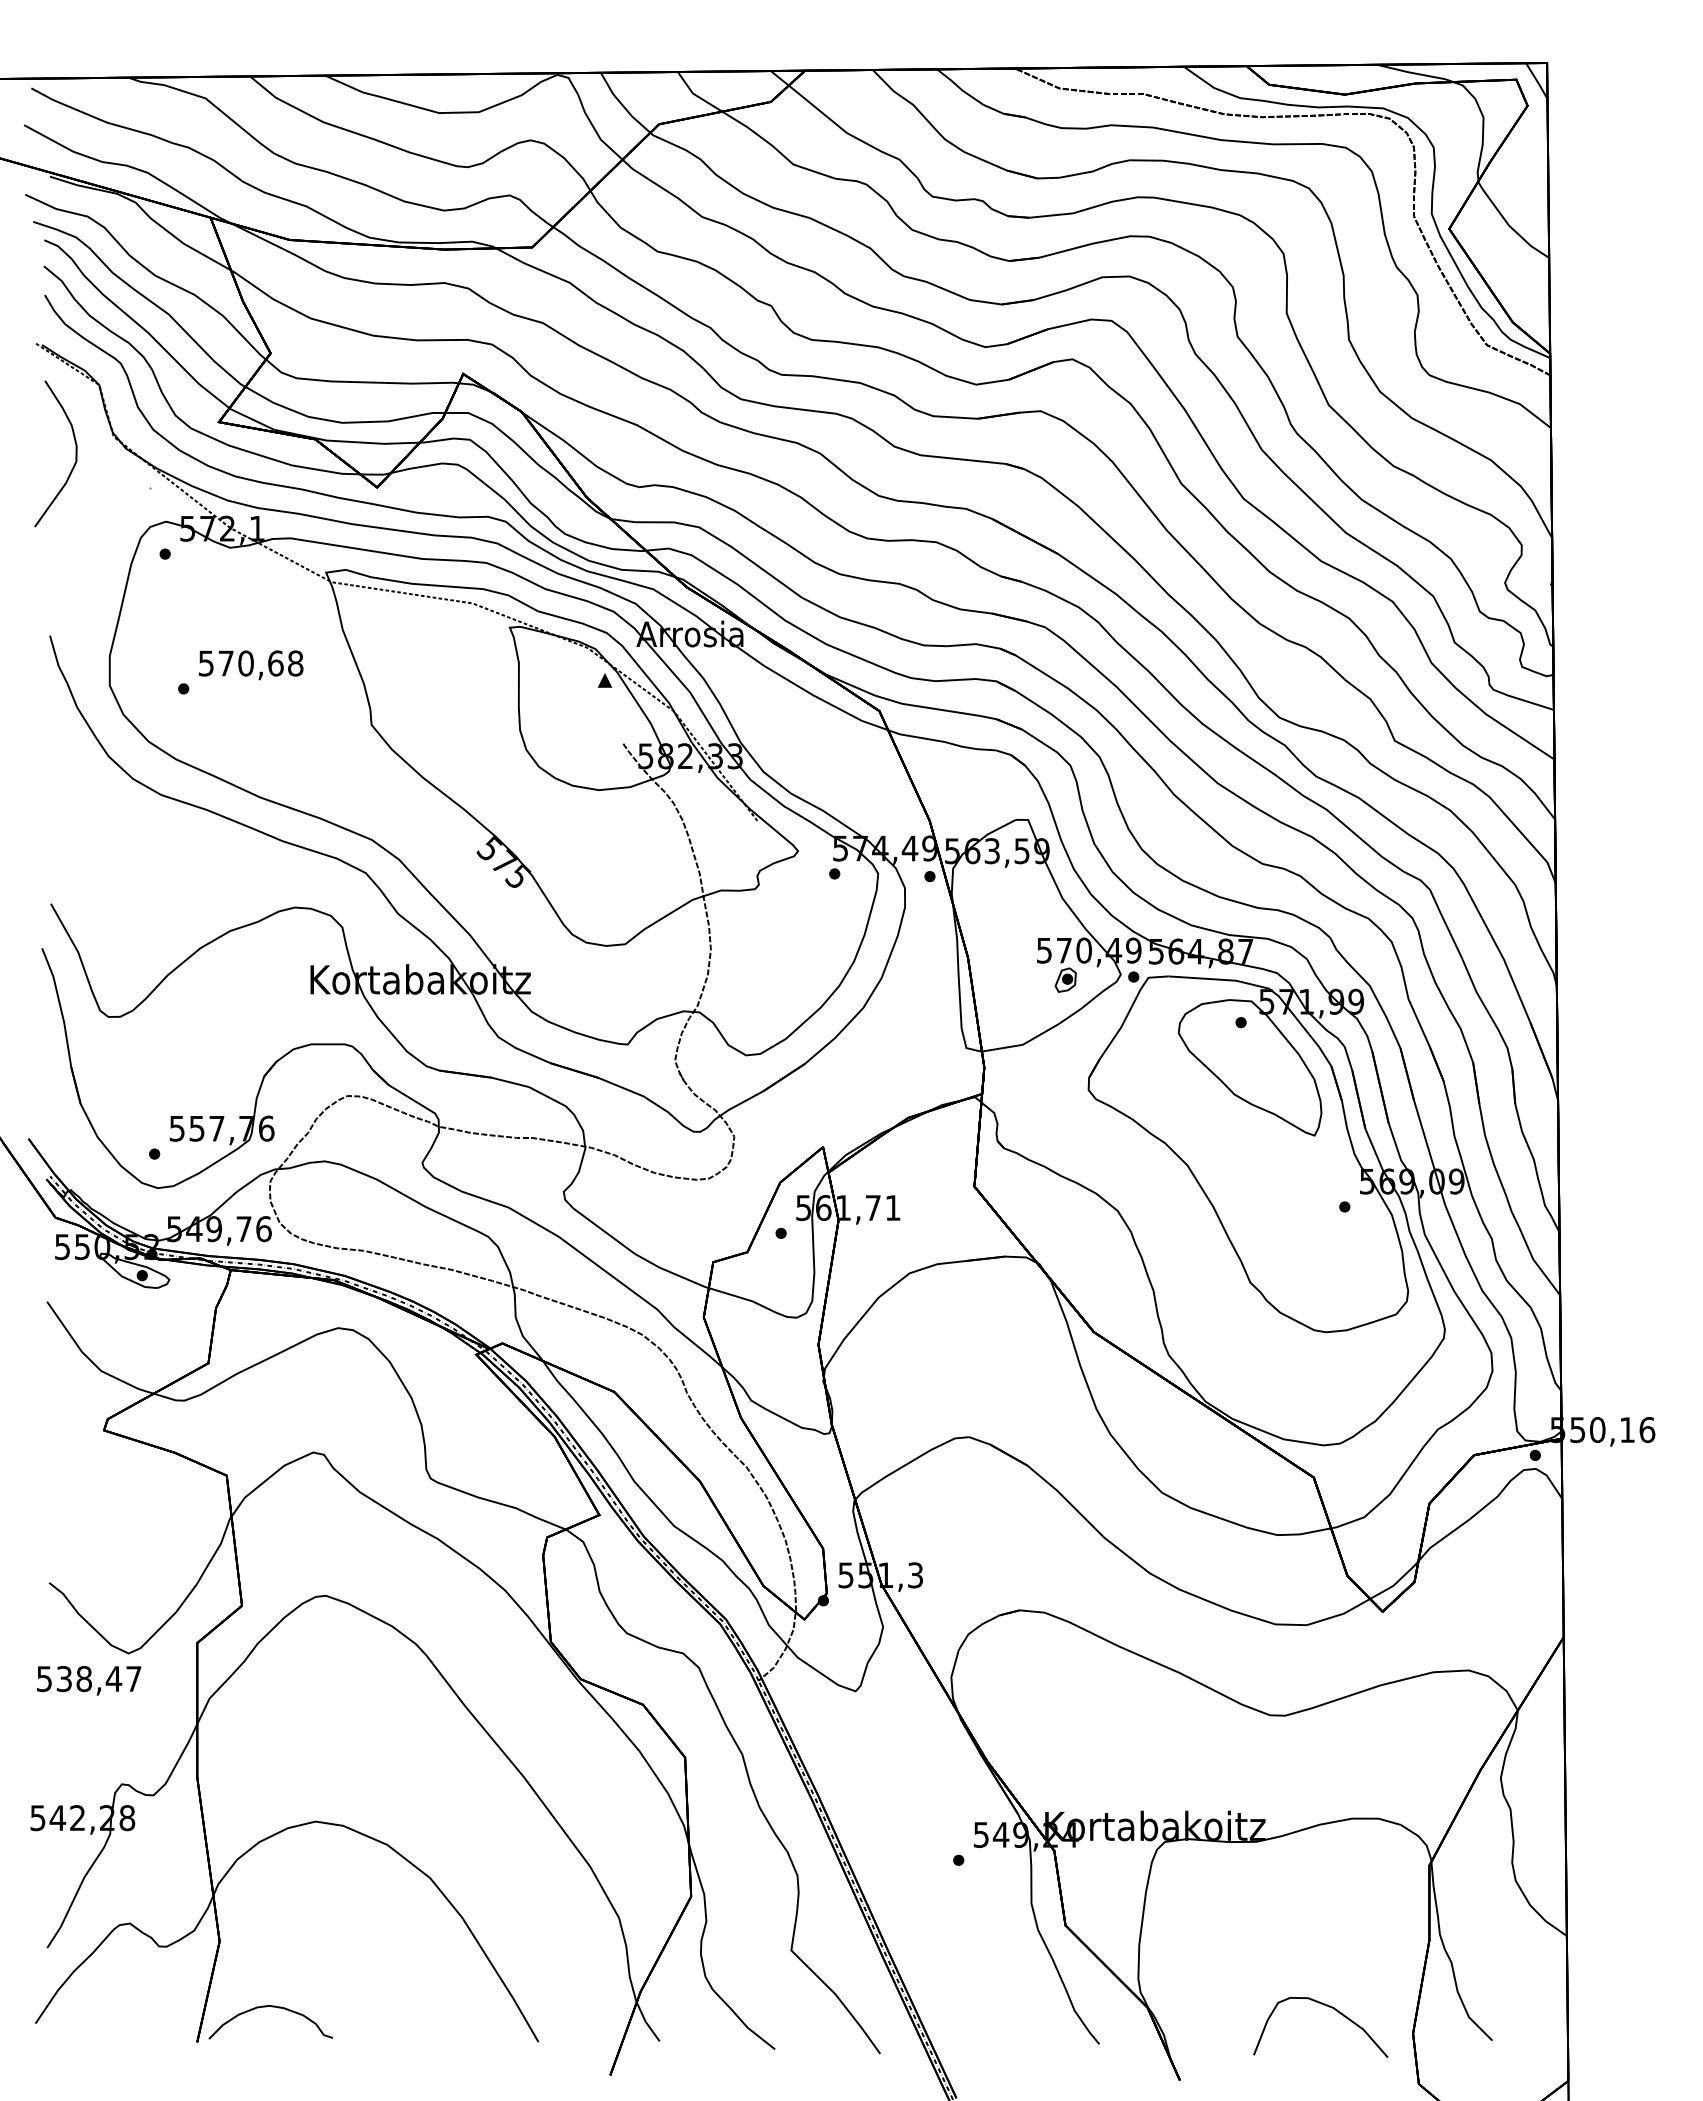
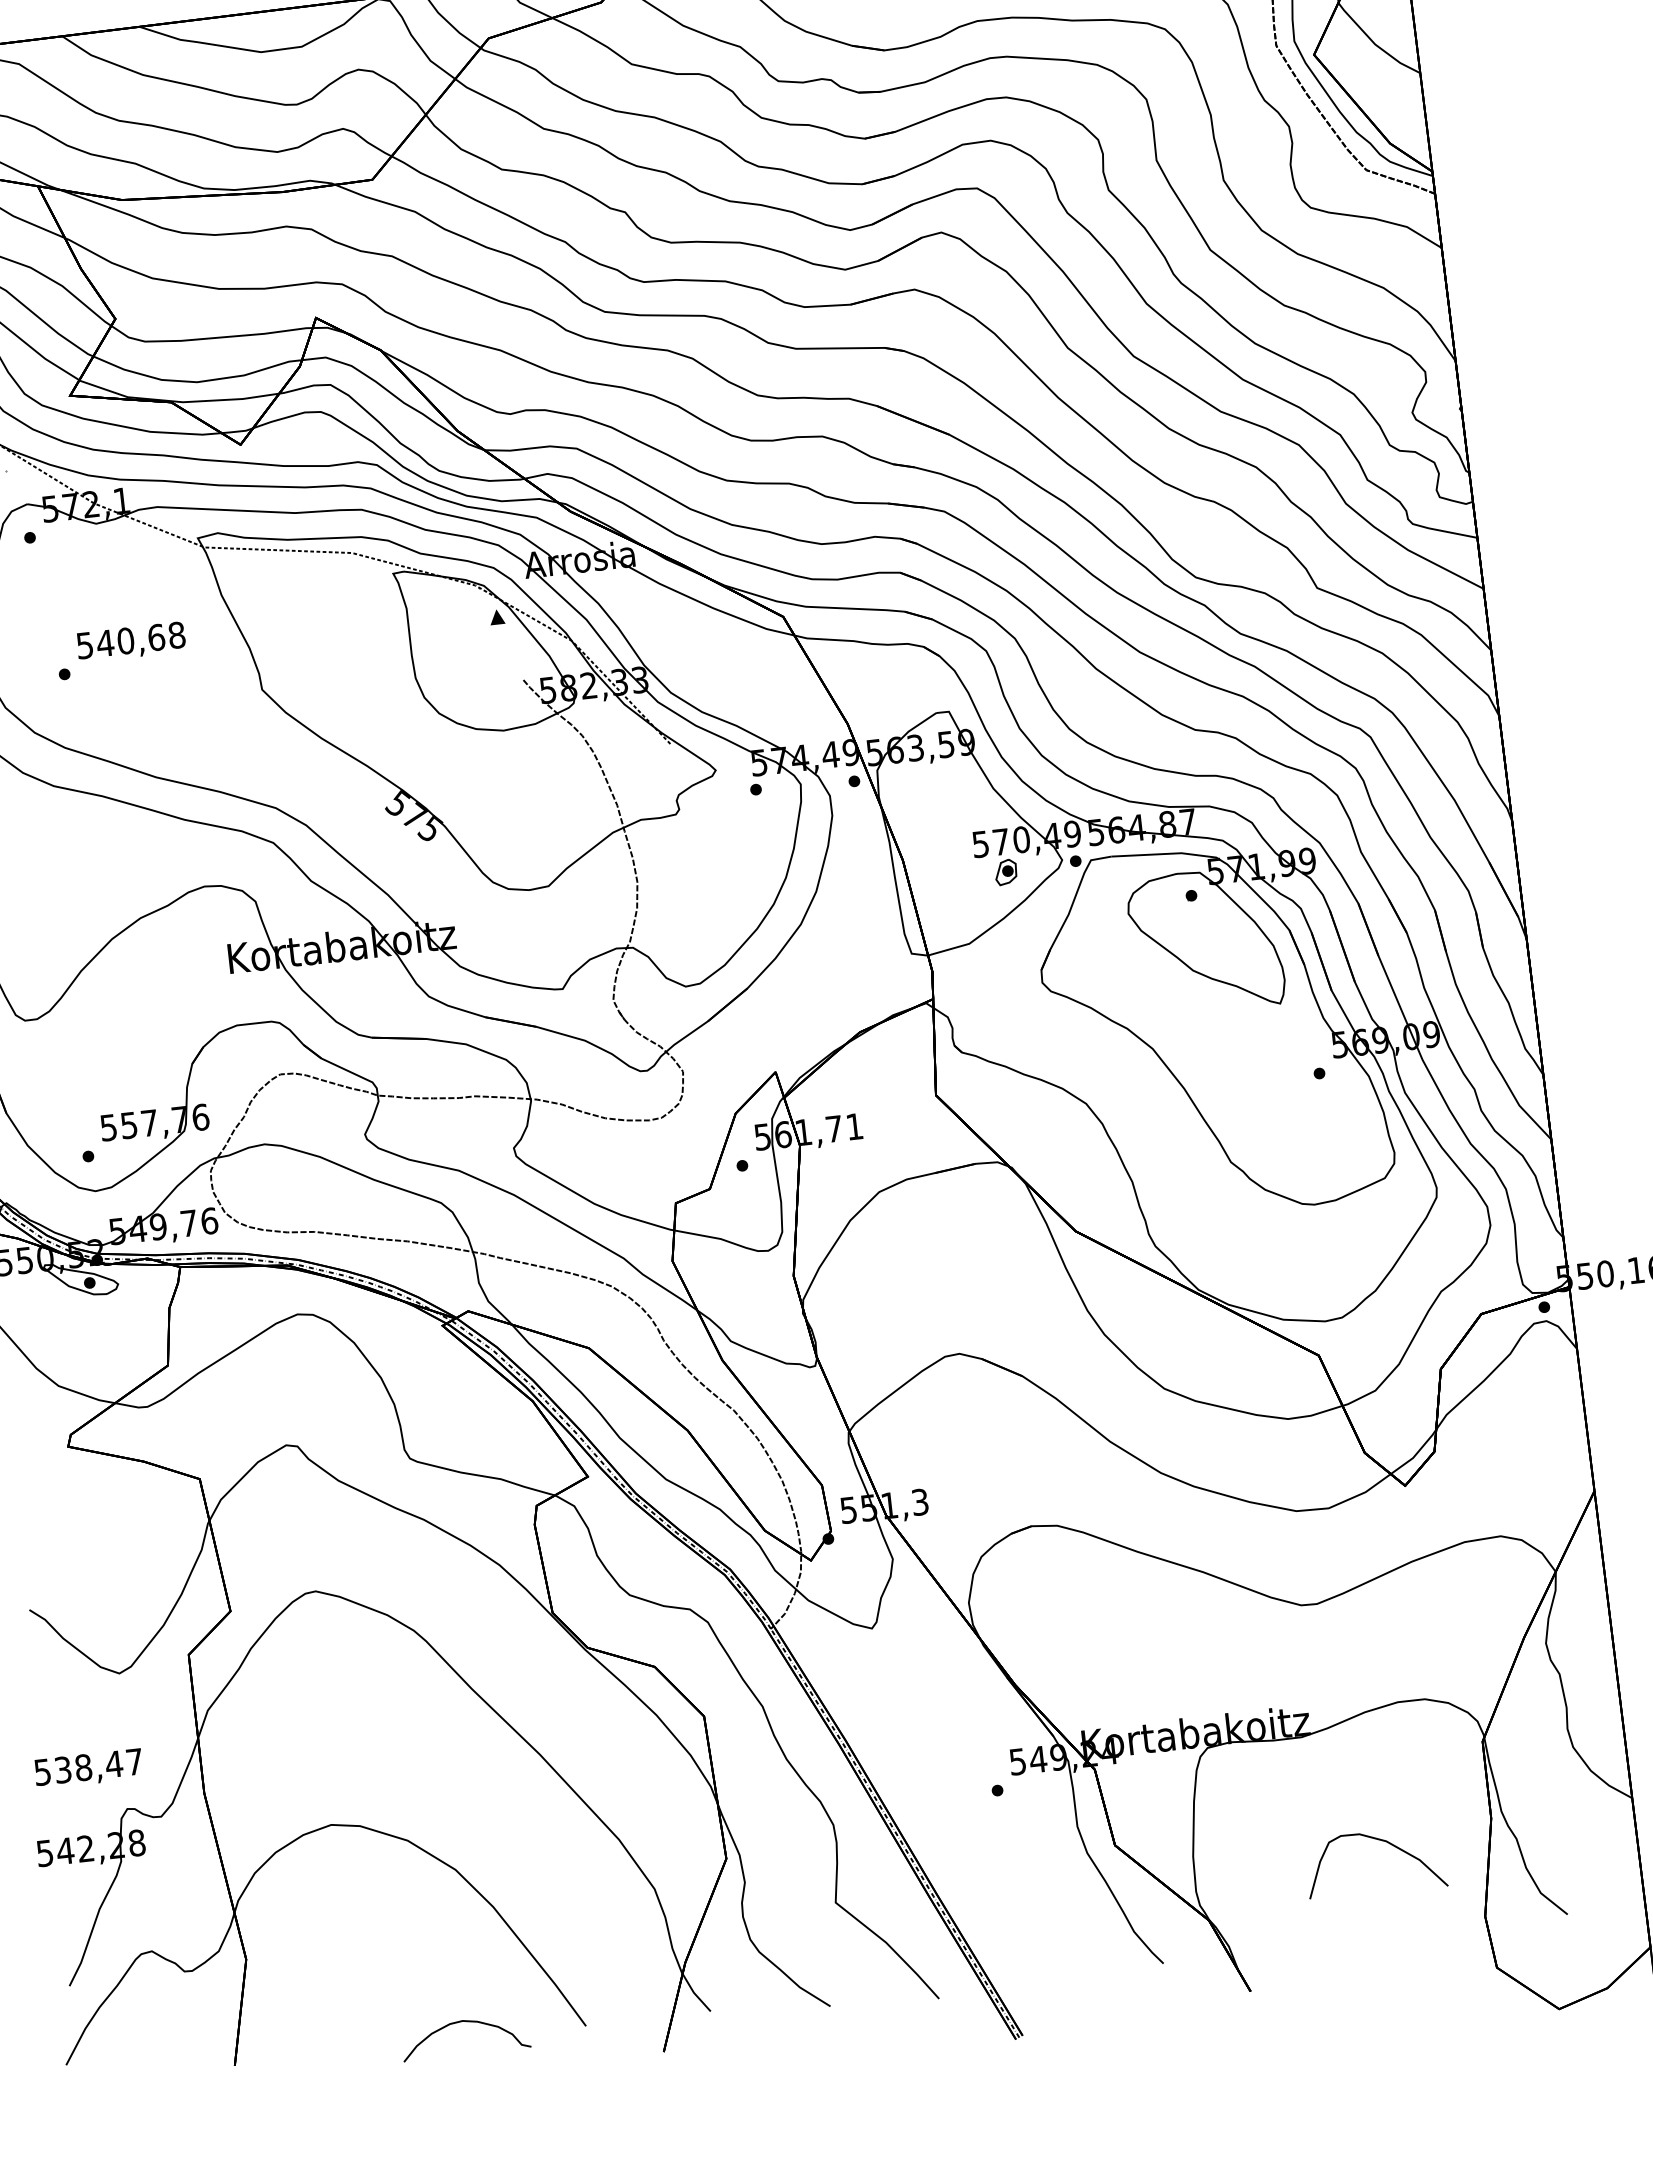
text: (225, 663) -> (104, 643), 570,68 -> 540,68
text: (89, 1680) -> (89, 1768), moved
curve: (1326, 2006) -> (1379, 1840), moved
curve: (272, 2007) -> (465, 2022), moved

